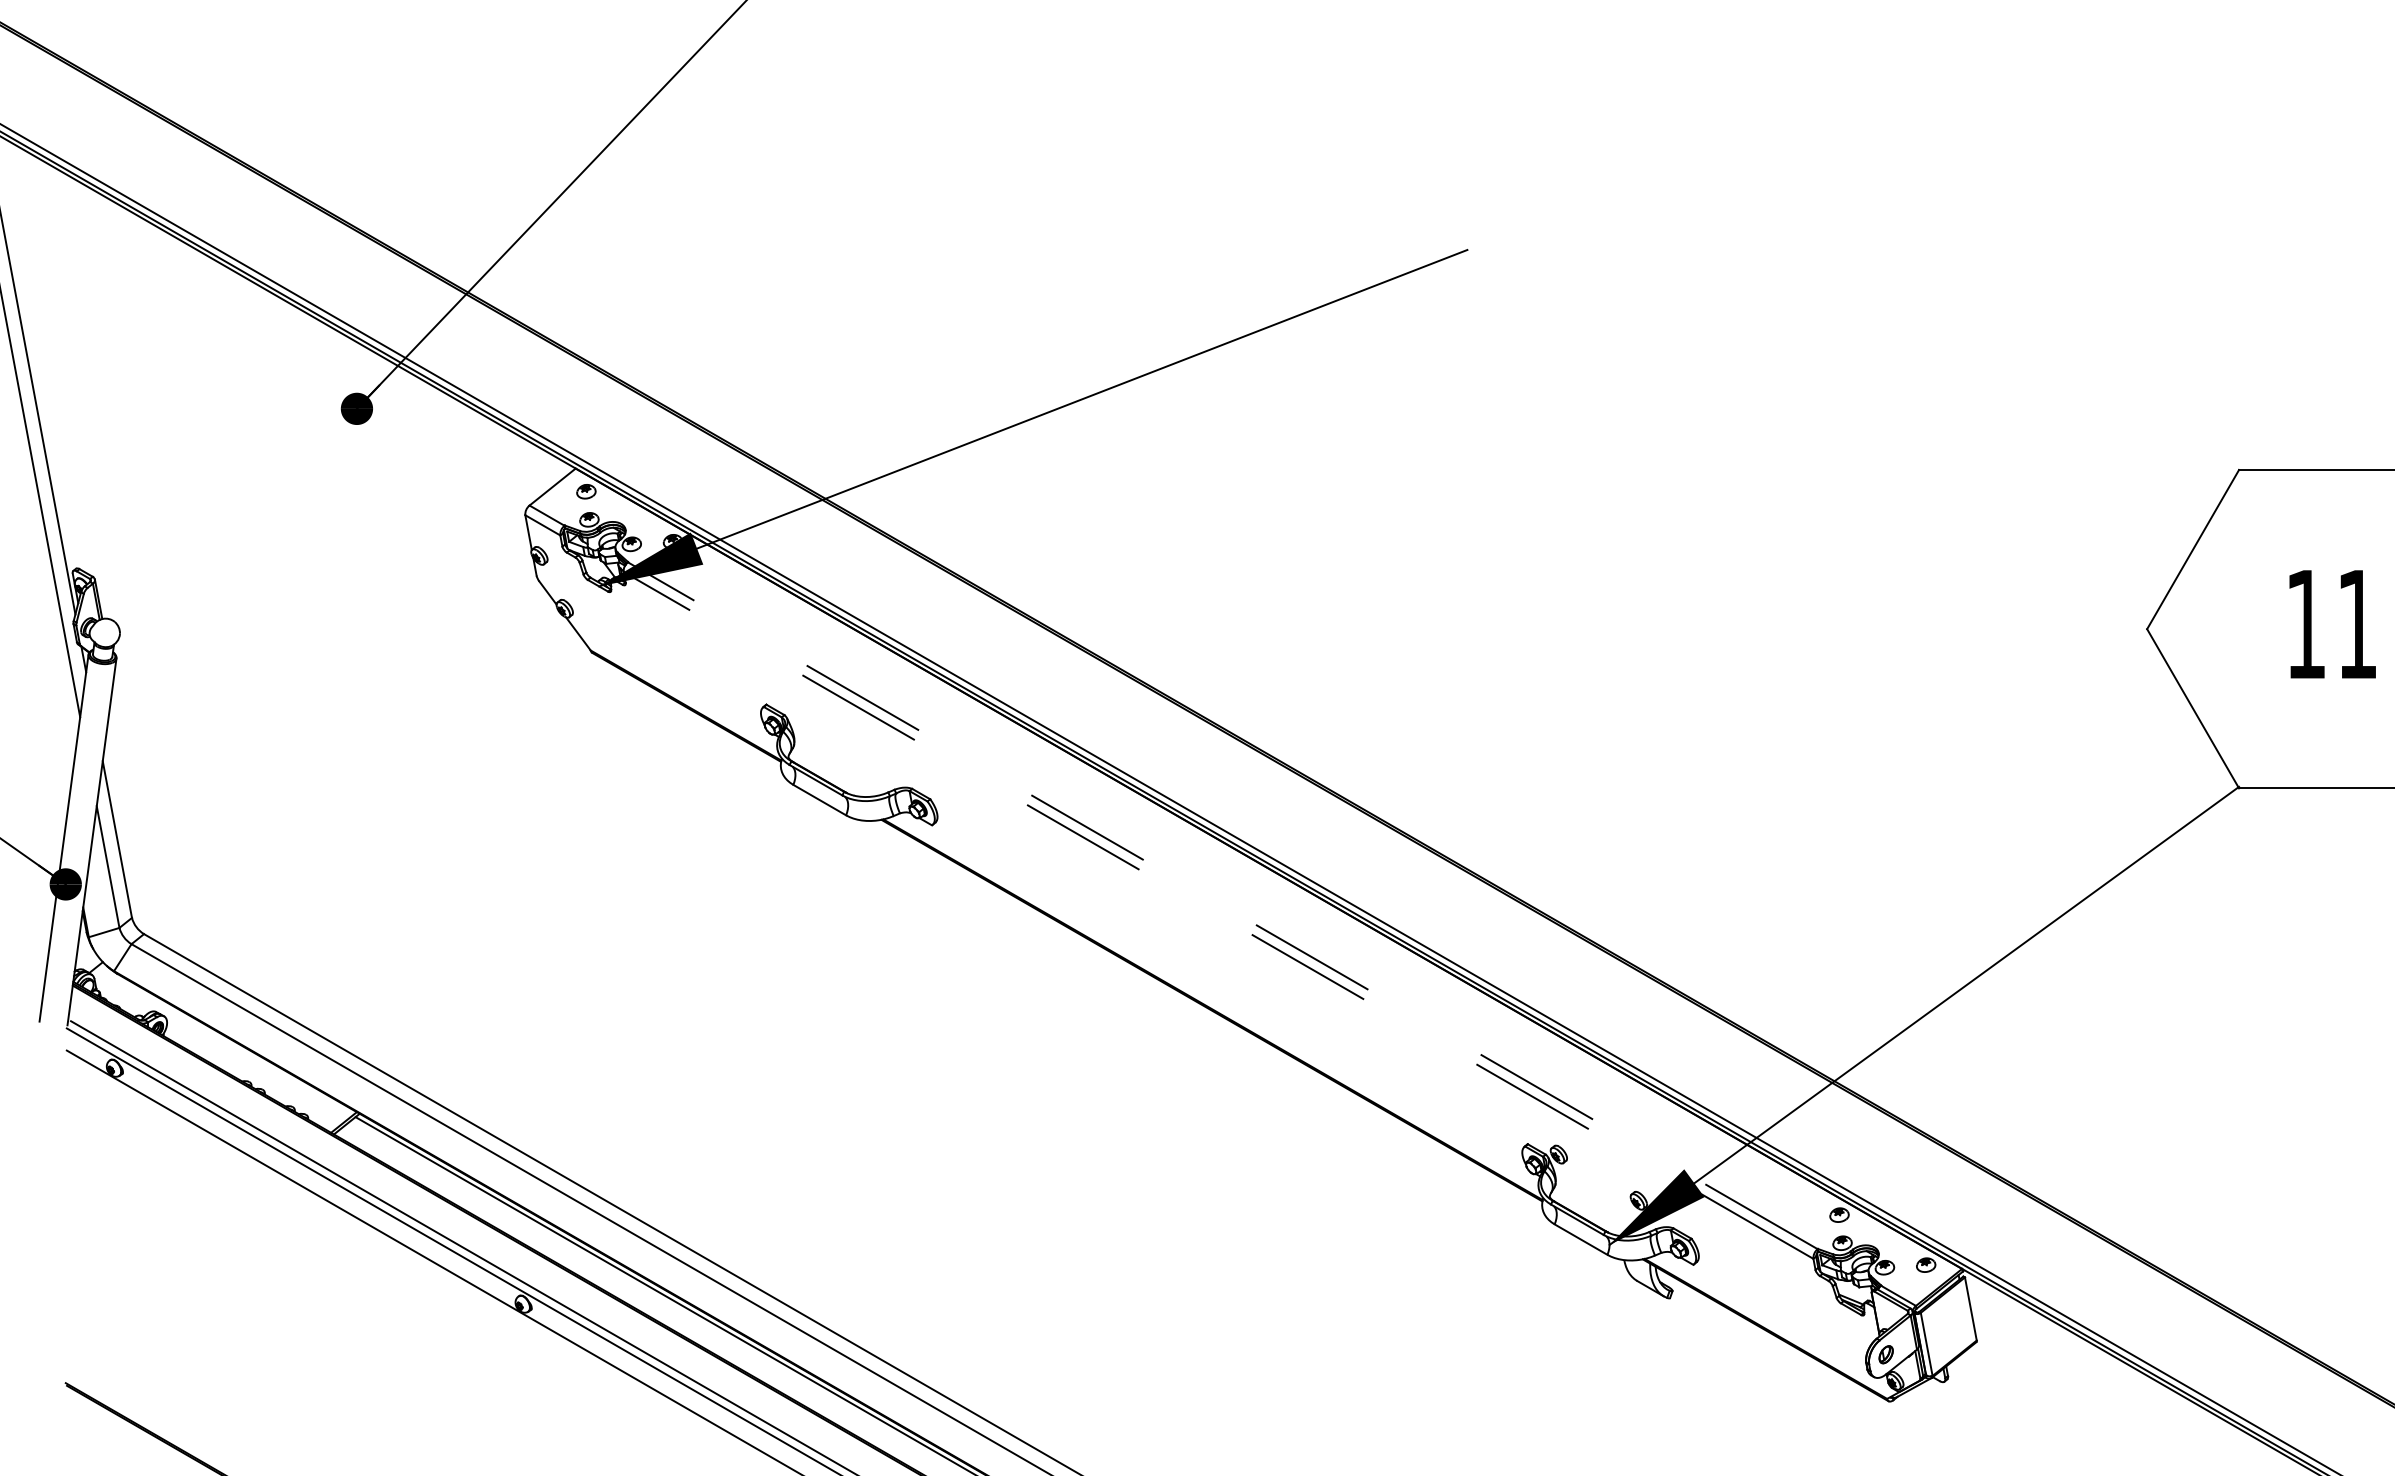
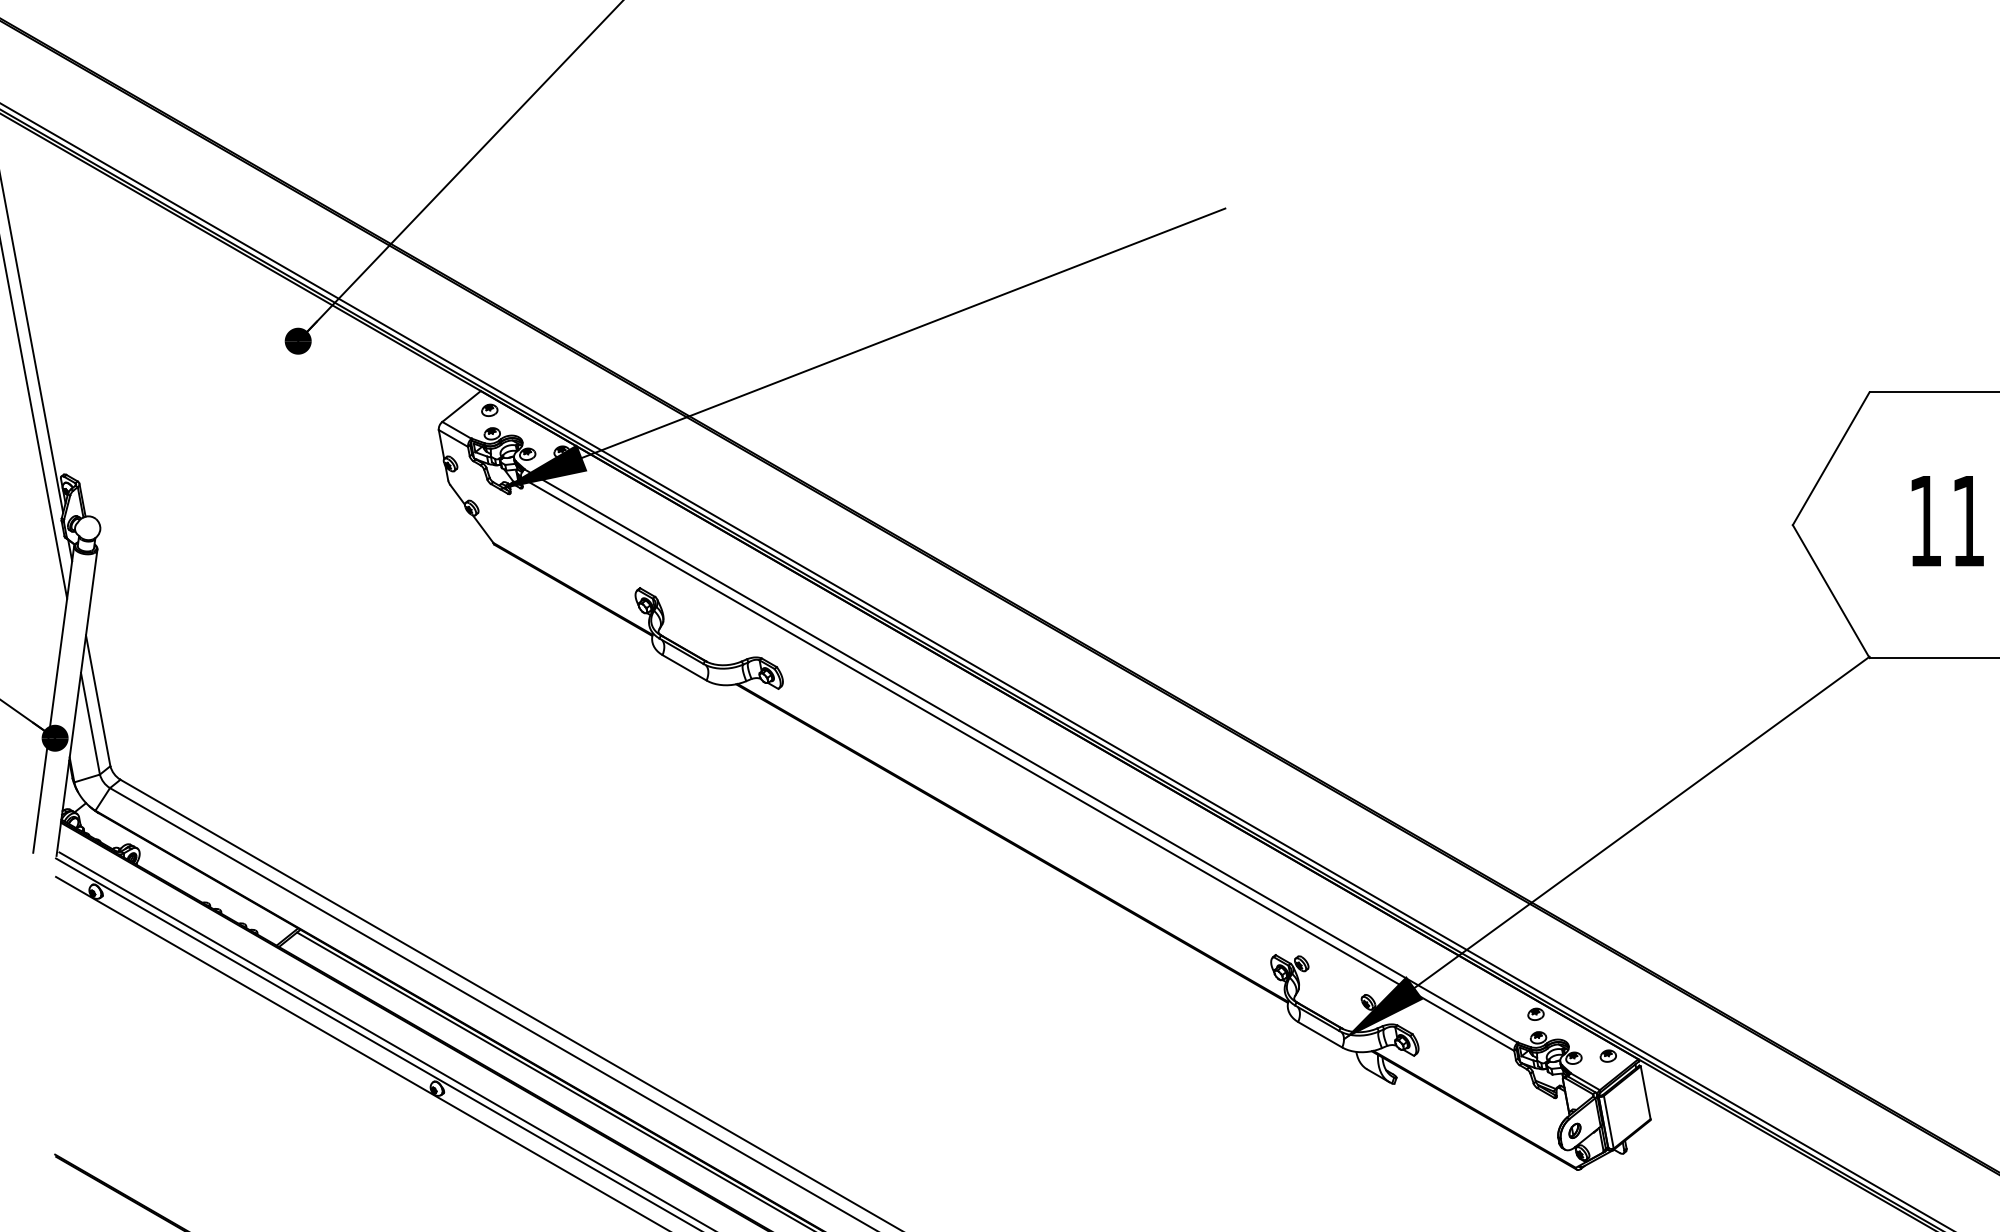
line: (1222, 905) -> (1020, 755), dashed -> solid
line: (1218, 915) -> (1017, 764), dashed -> solid

